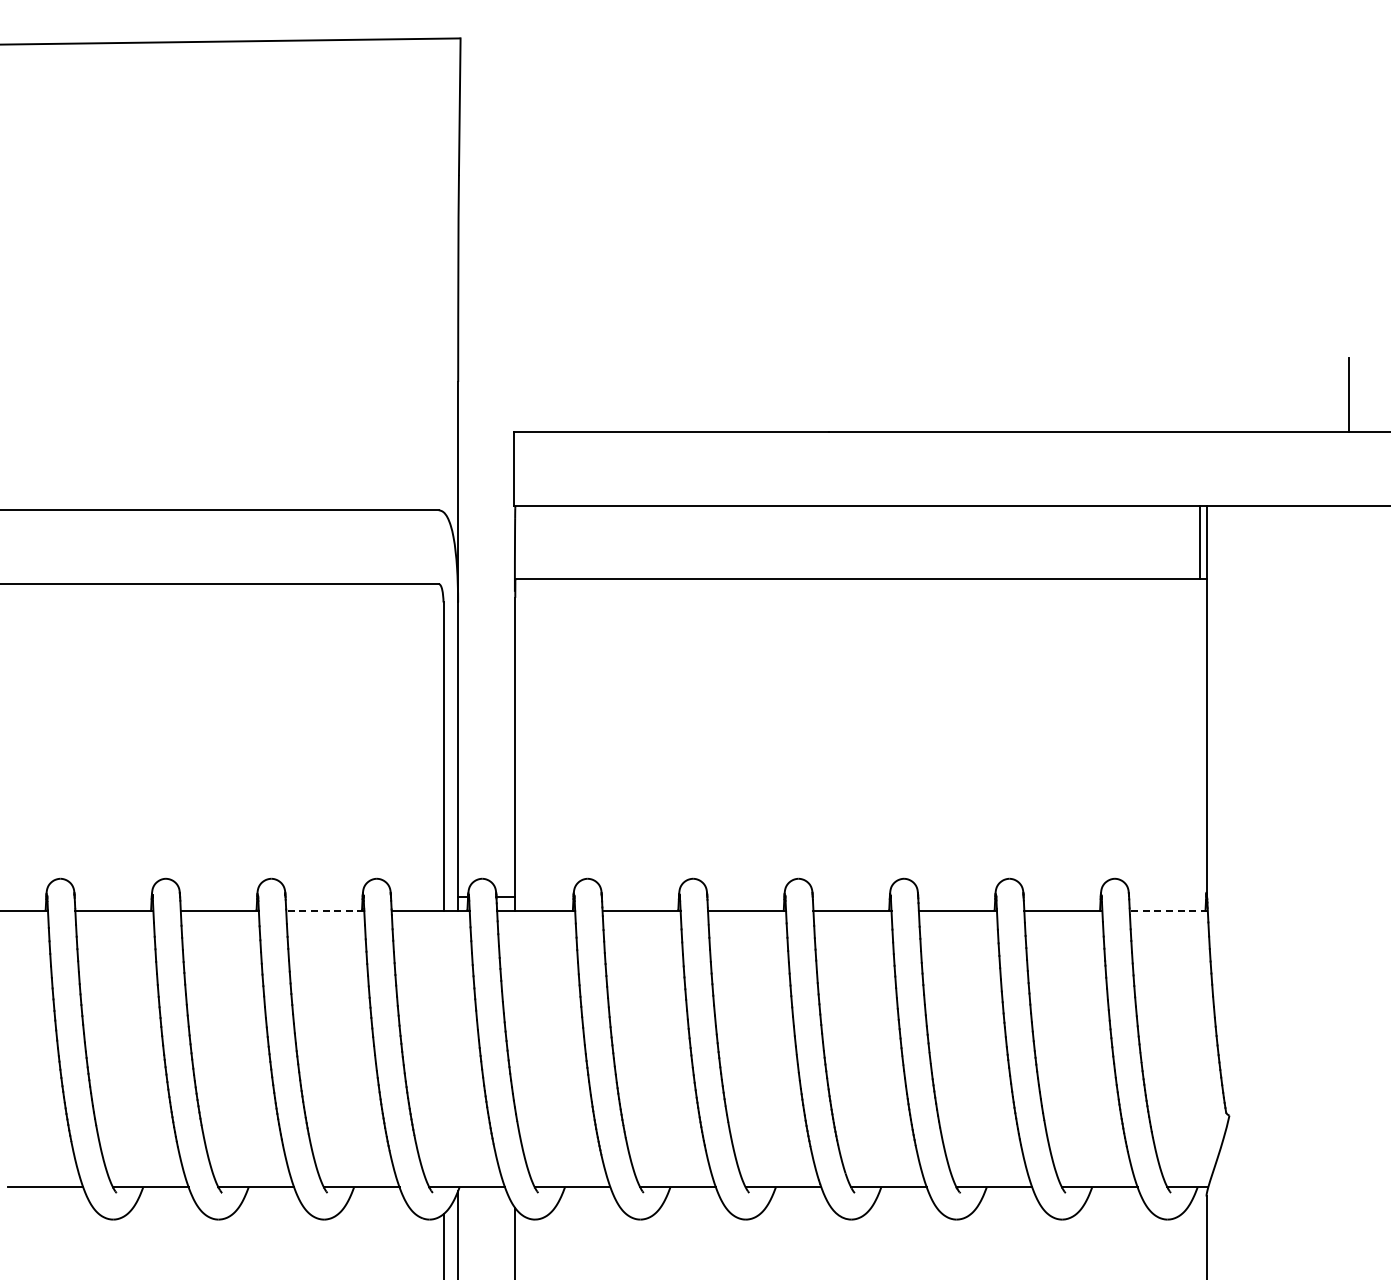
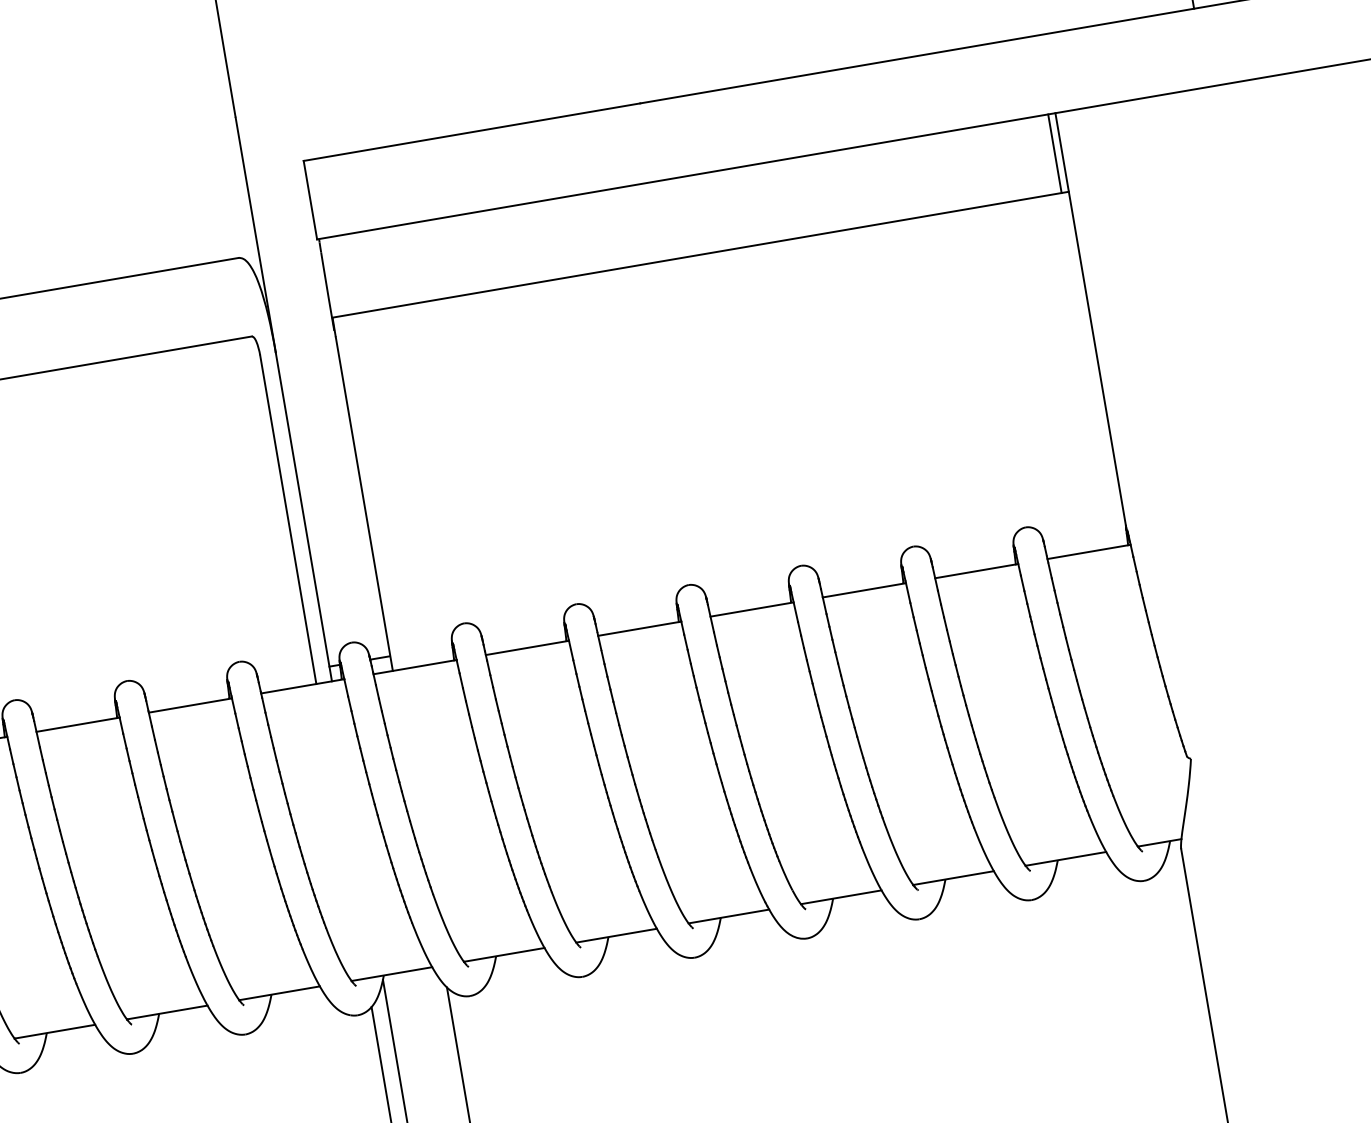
line: (324, 911) -> (189, 706), dashed -> solid
line: (1168, 911) -> (1088, 552), dashed -> solid

